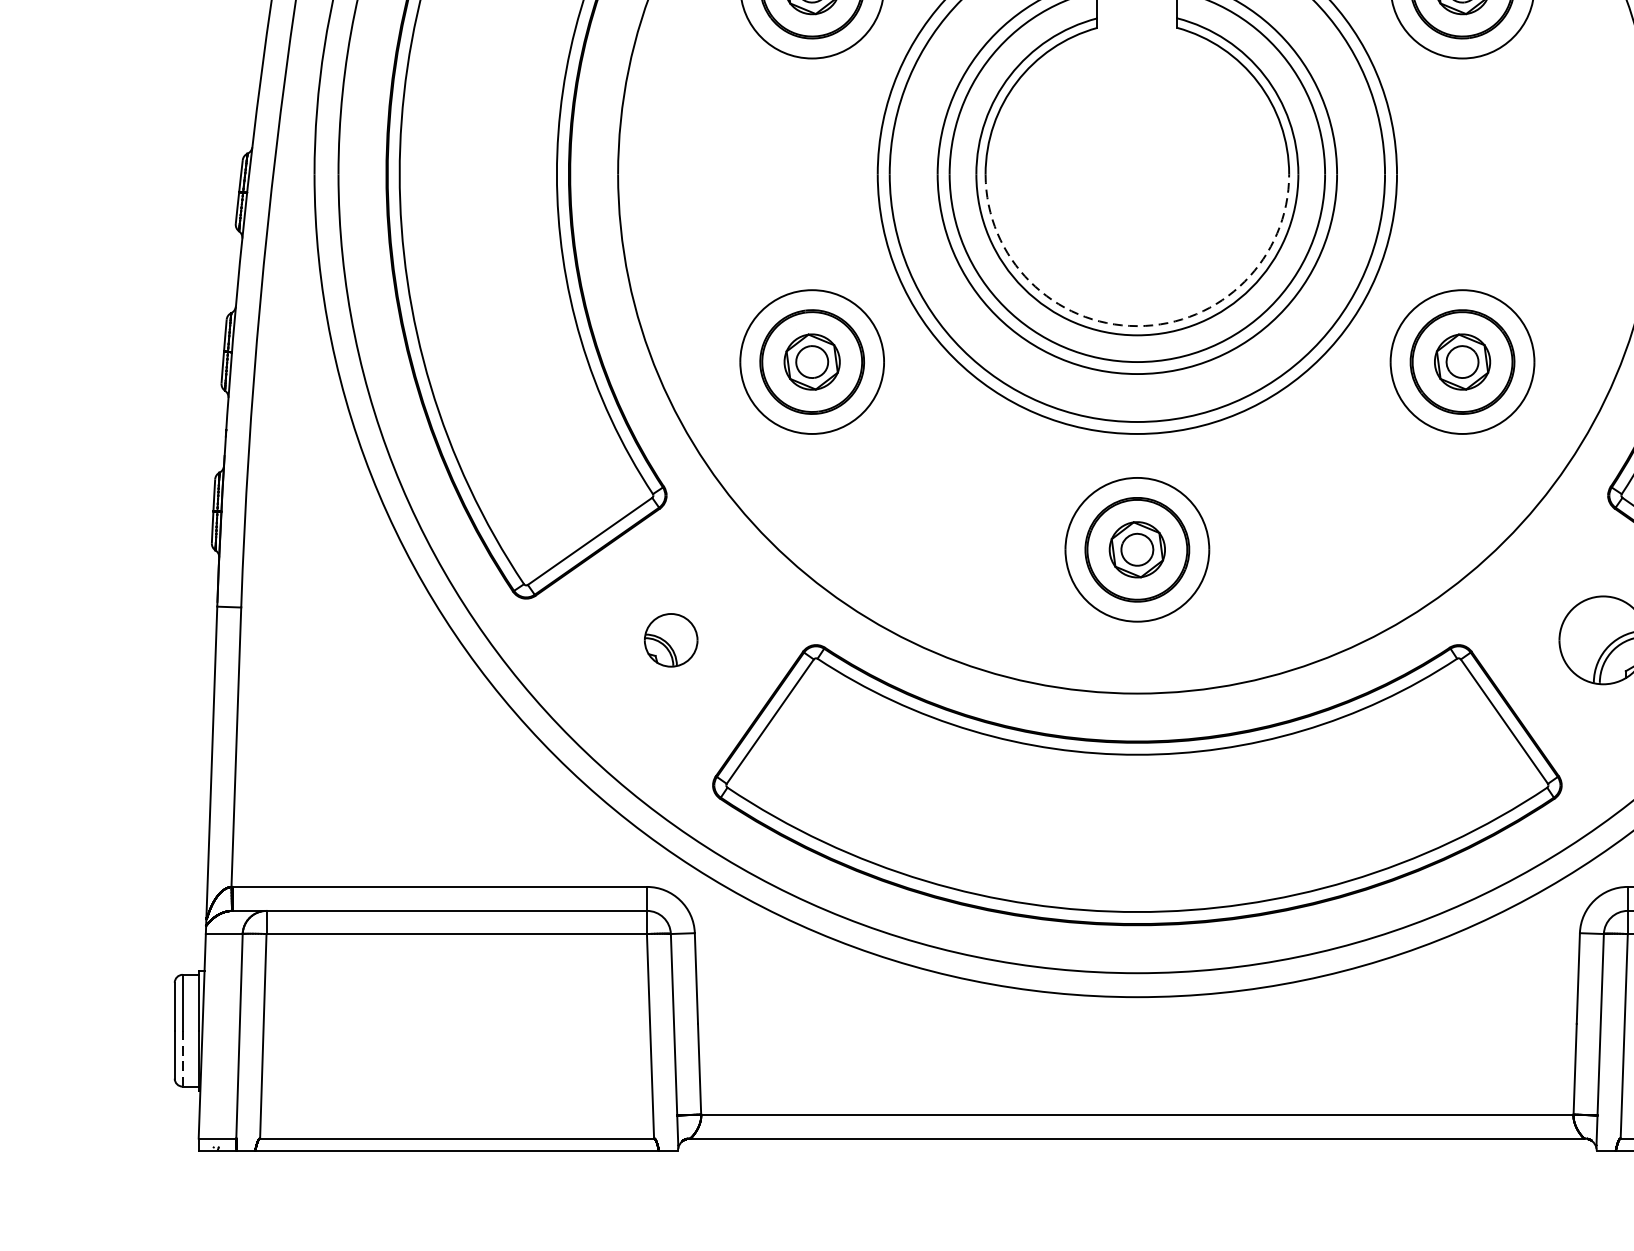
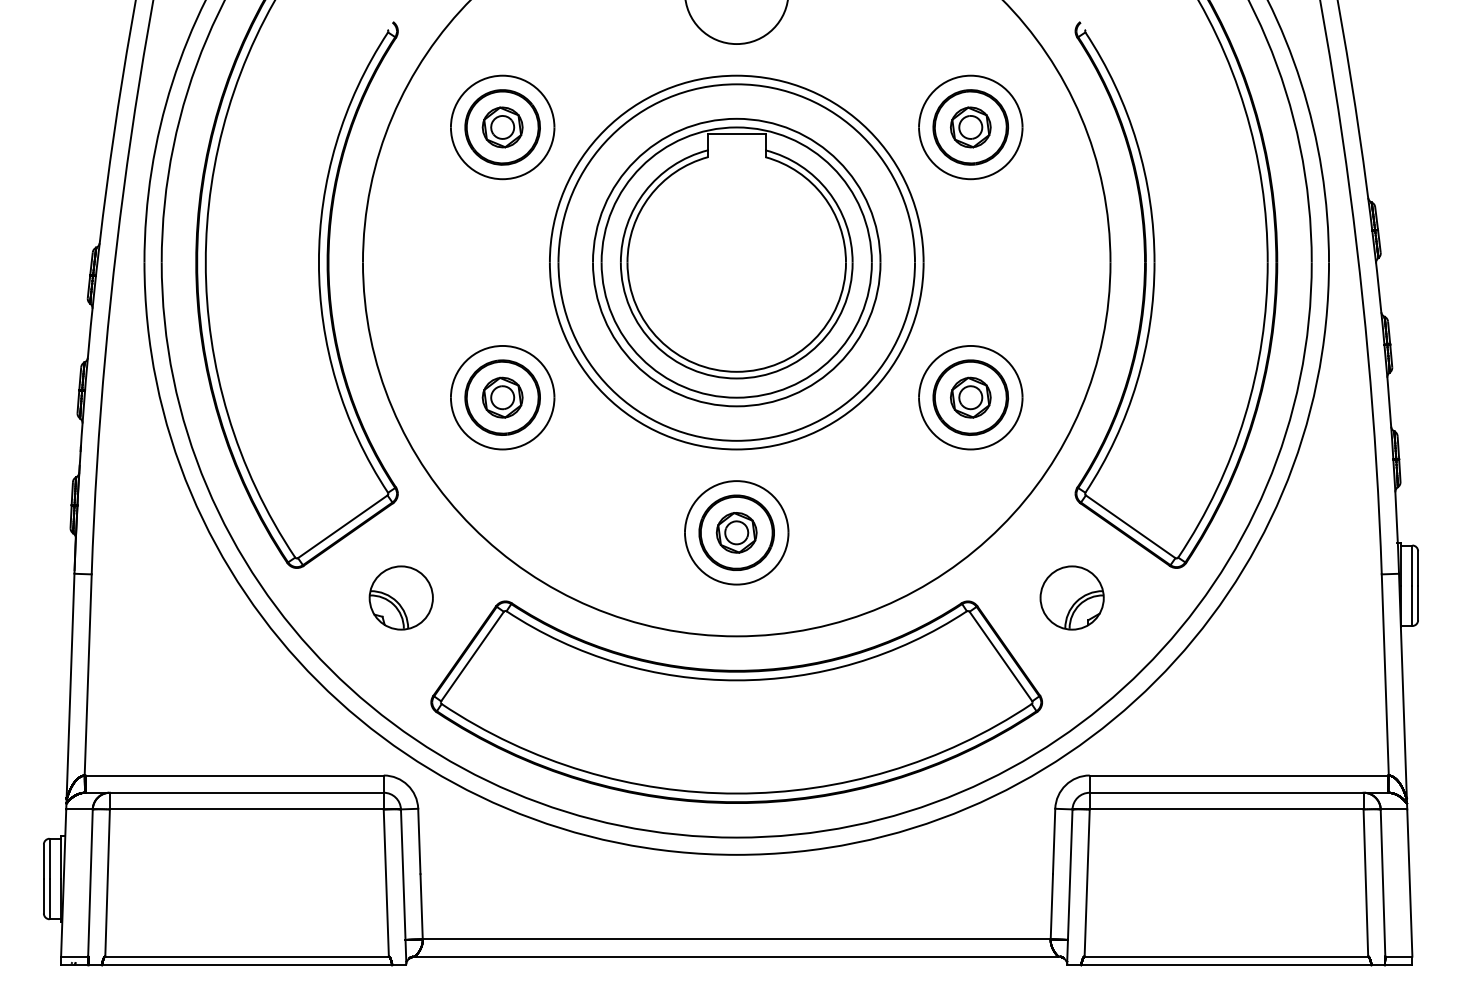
arc: (1137, 325) -> (736, 371), dashed -> solid
part: (670, 639) -> (400, 597), size x1.67
line: (182, 1059) -> (49, 899), dashed -> solid

